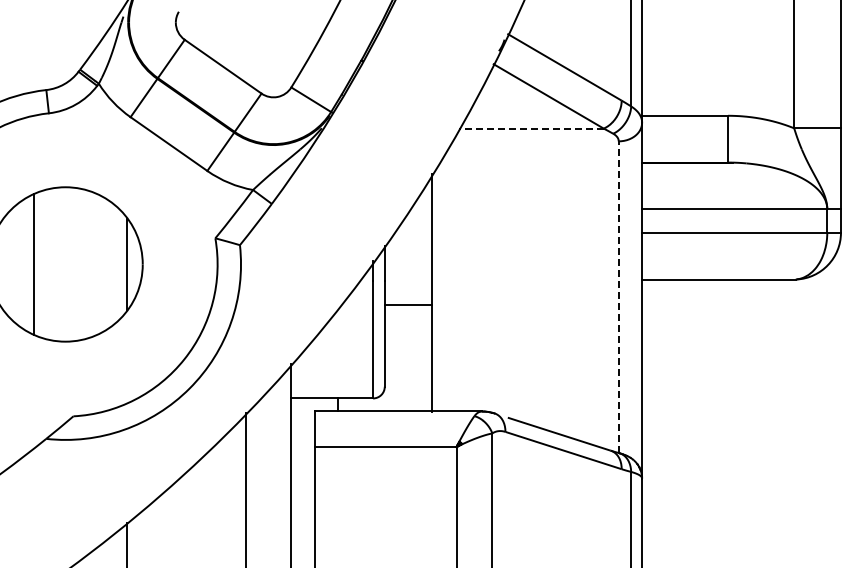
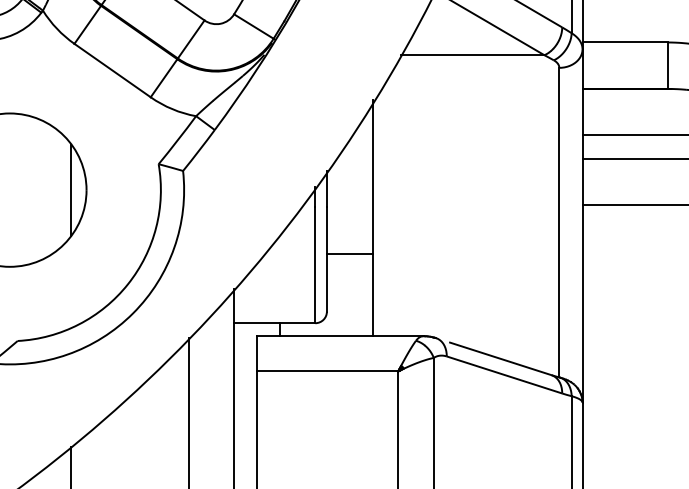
line: (530, 128) -> (471, 55), dashed -> solid
line: (618, 297) -> (559, 222), dashed -> solid
line: (407, 304) -> (349, 253), moved

